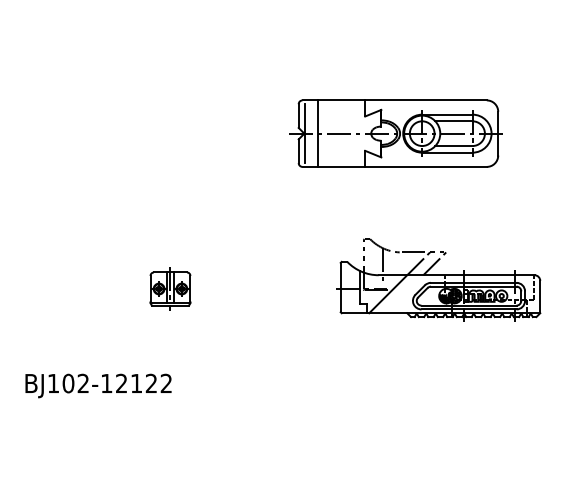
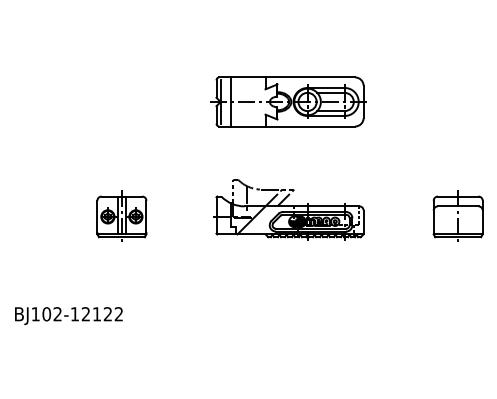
part: (438, 279) -> (288, 209), moved
part: (169, 287) -> (121, 215), size x1.67
text: (97, 385) -> (68, 315), moved

